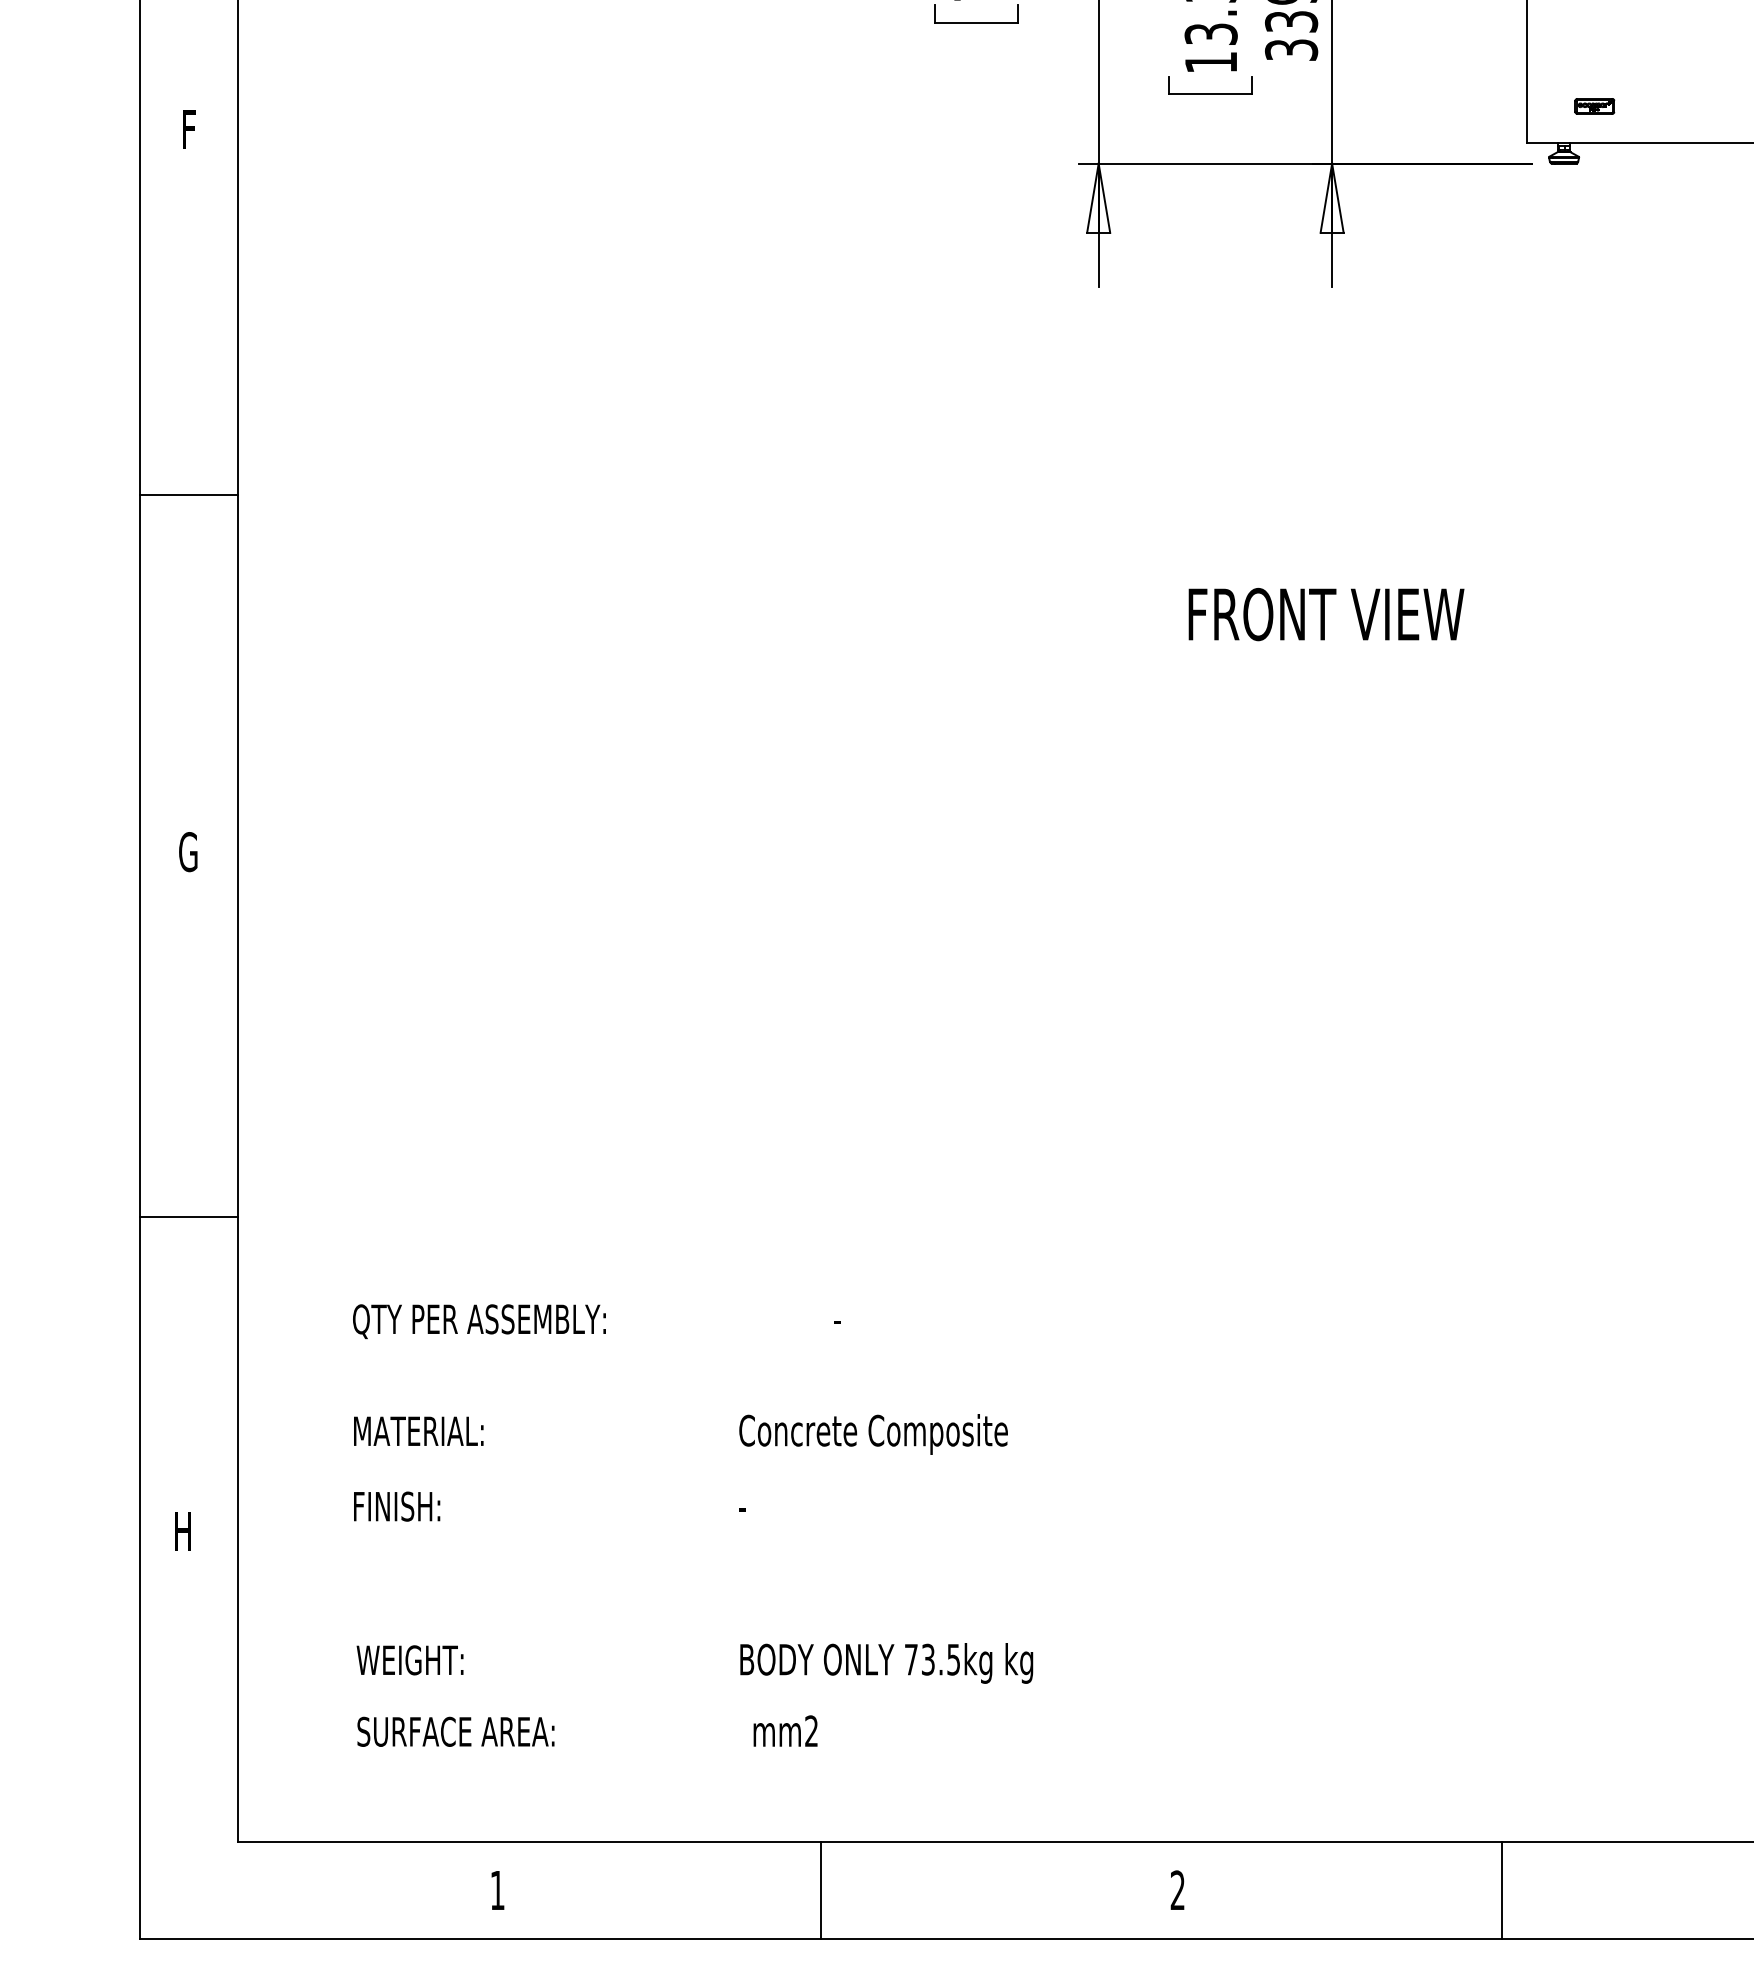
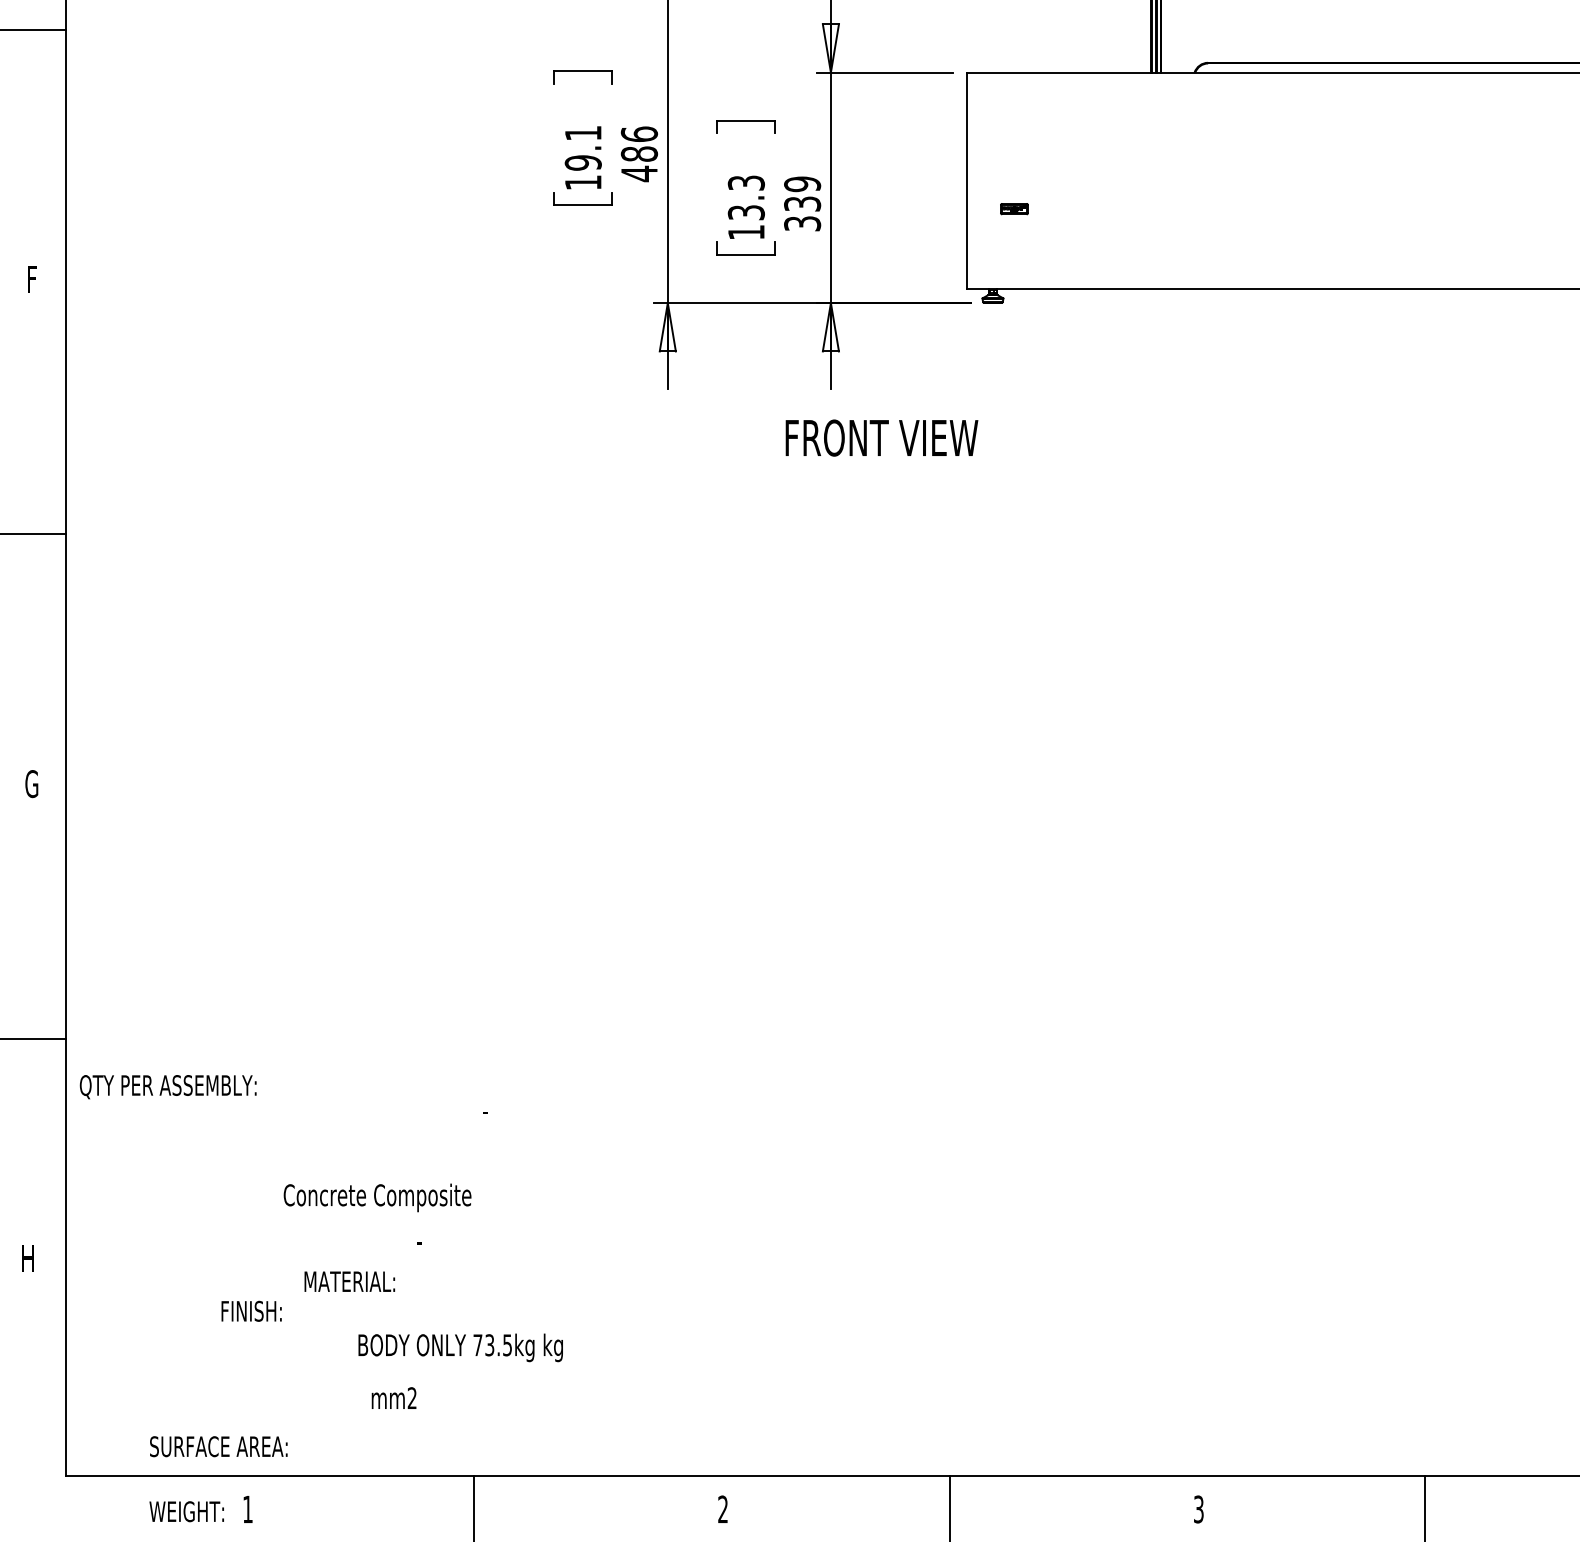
part: (1594, 106) -> (1014, 209), moved
text: (1325, 613) -> (881, 437), moved
text: (478, 1322) -> (167, 1087), moved
text: (418, 1430) -> (349, 1281), moved
text: (873, 1433) -> (377, 1197), moved
text: (396, 1505) -> (251, 1310), moved
text: (409, 1660) -> (186, 1511), moved
text: (886, 1662) -> (460, 1347), moved
text: (784, 1730) -> (393, 1397), moved
text: (455, 1731) -> (218, 1446), moved

